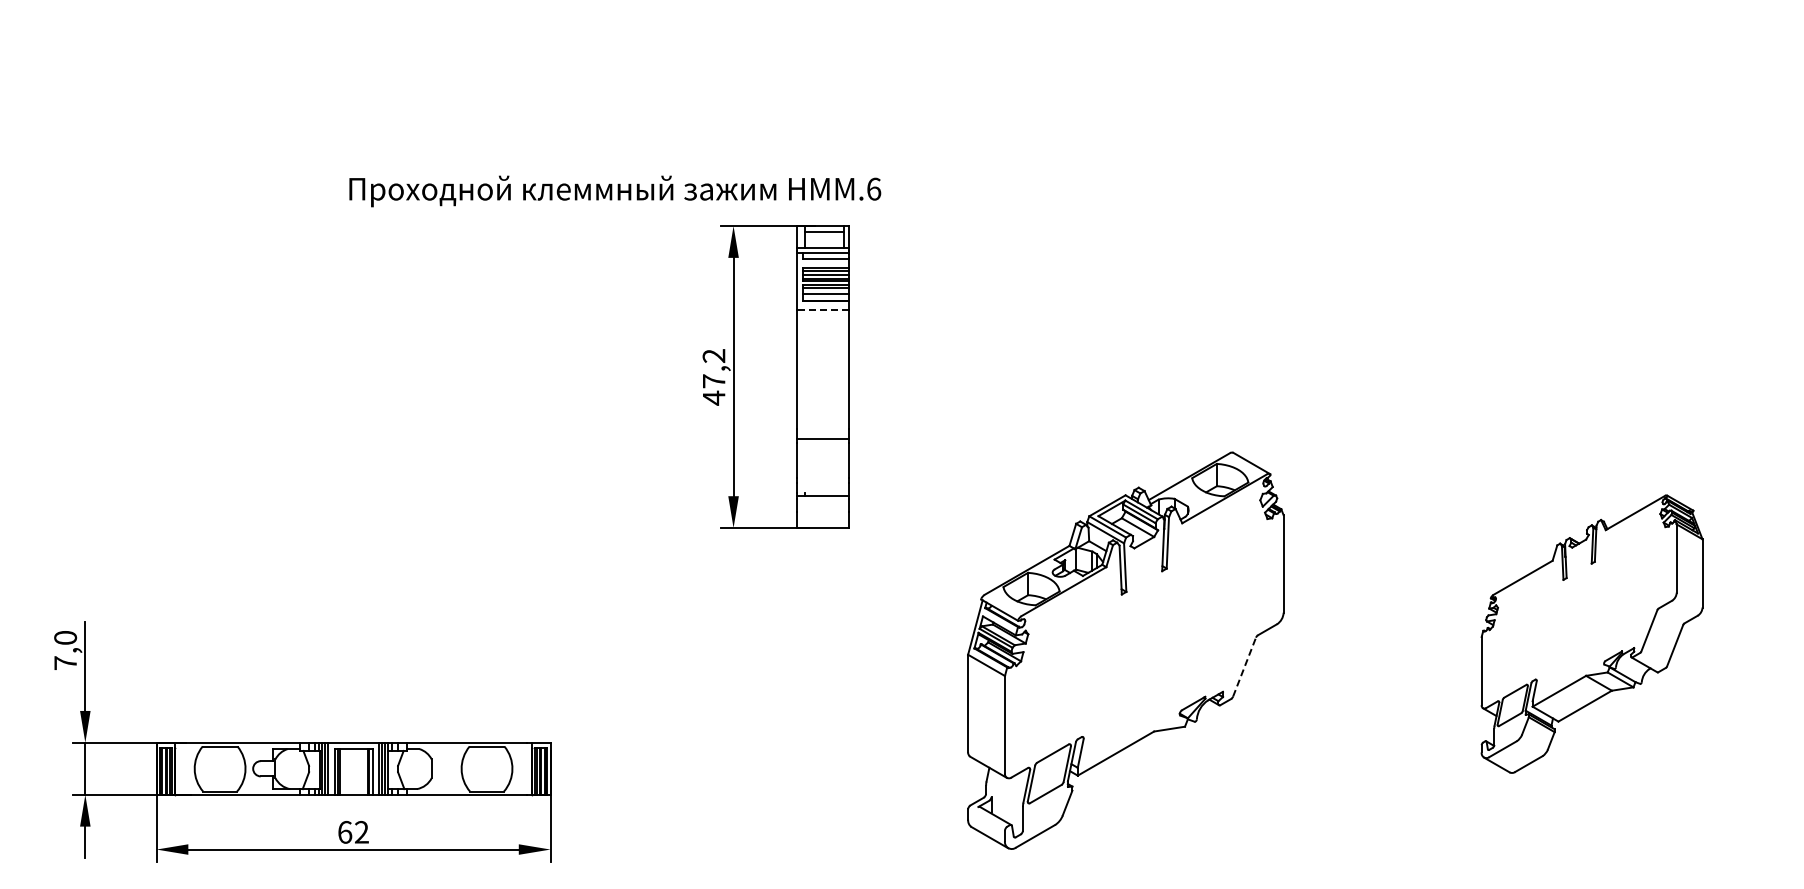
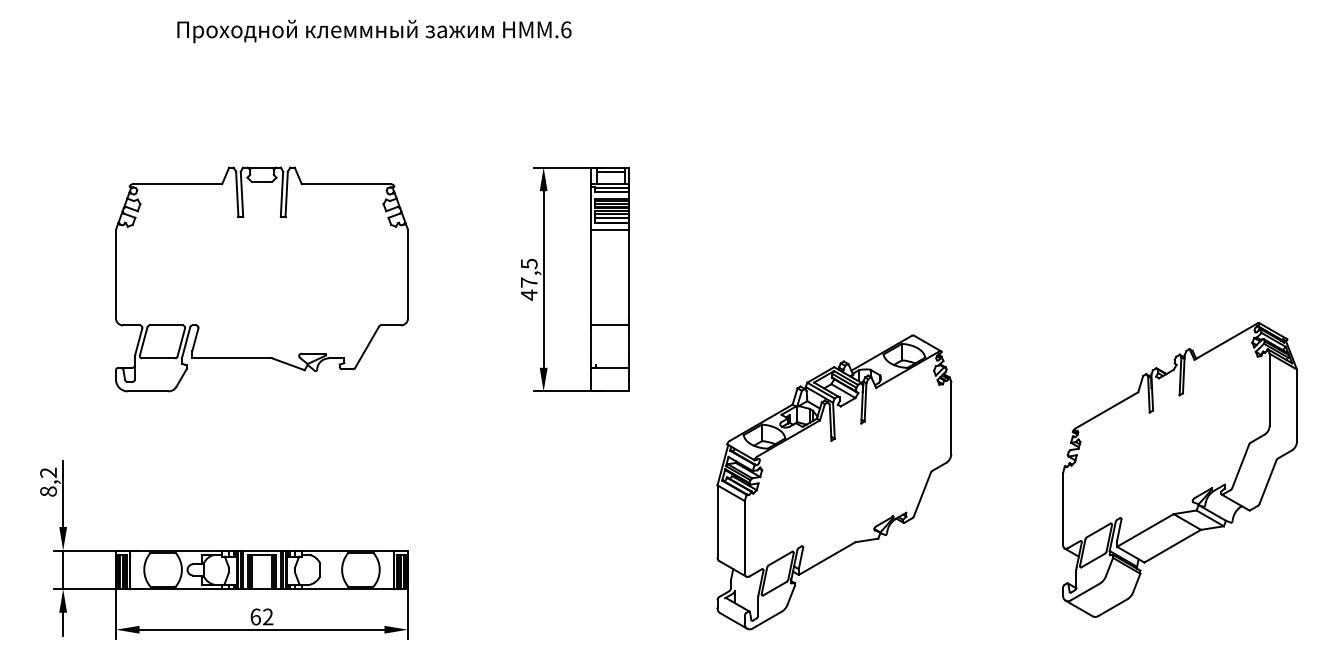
text: (615, 191) -> (374, 31), moved
line: (822, 310) -> (609, 230), dashed -> solid
text: (713, 356) -> (528, 264), 47,2 -> 47,5
part: (353, 376) -> (261, 279), added
part: (1591, 634) -> (1179, 470), size x1.43
text: (65, 650) -> (48, 482), 7,0 -> 8,2
line: (1244, 667) -> (922, 494), dashed -> solid

